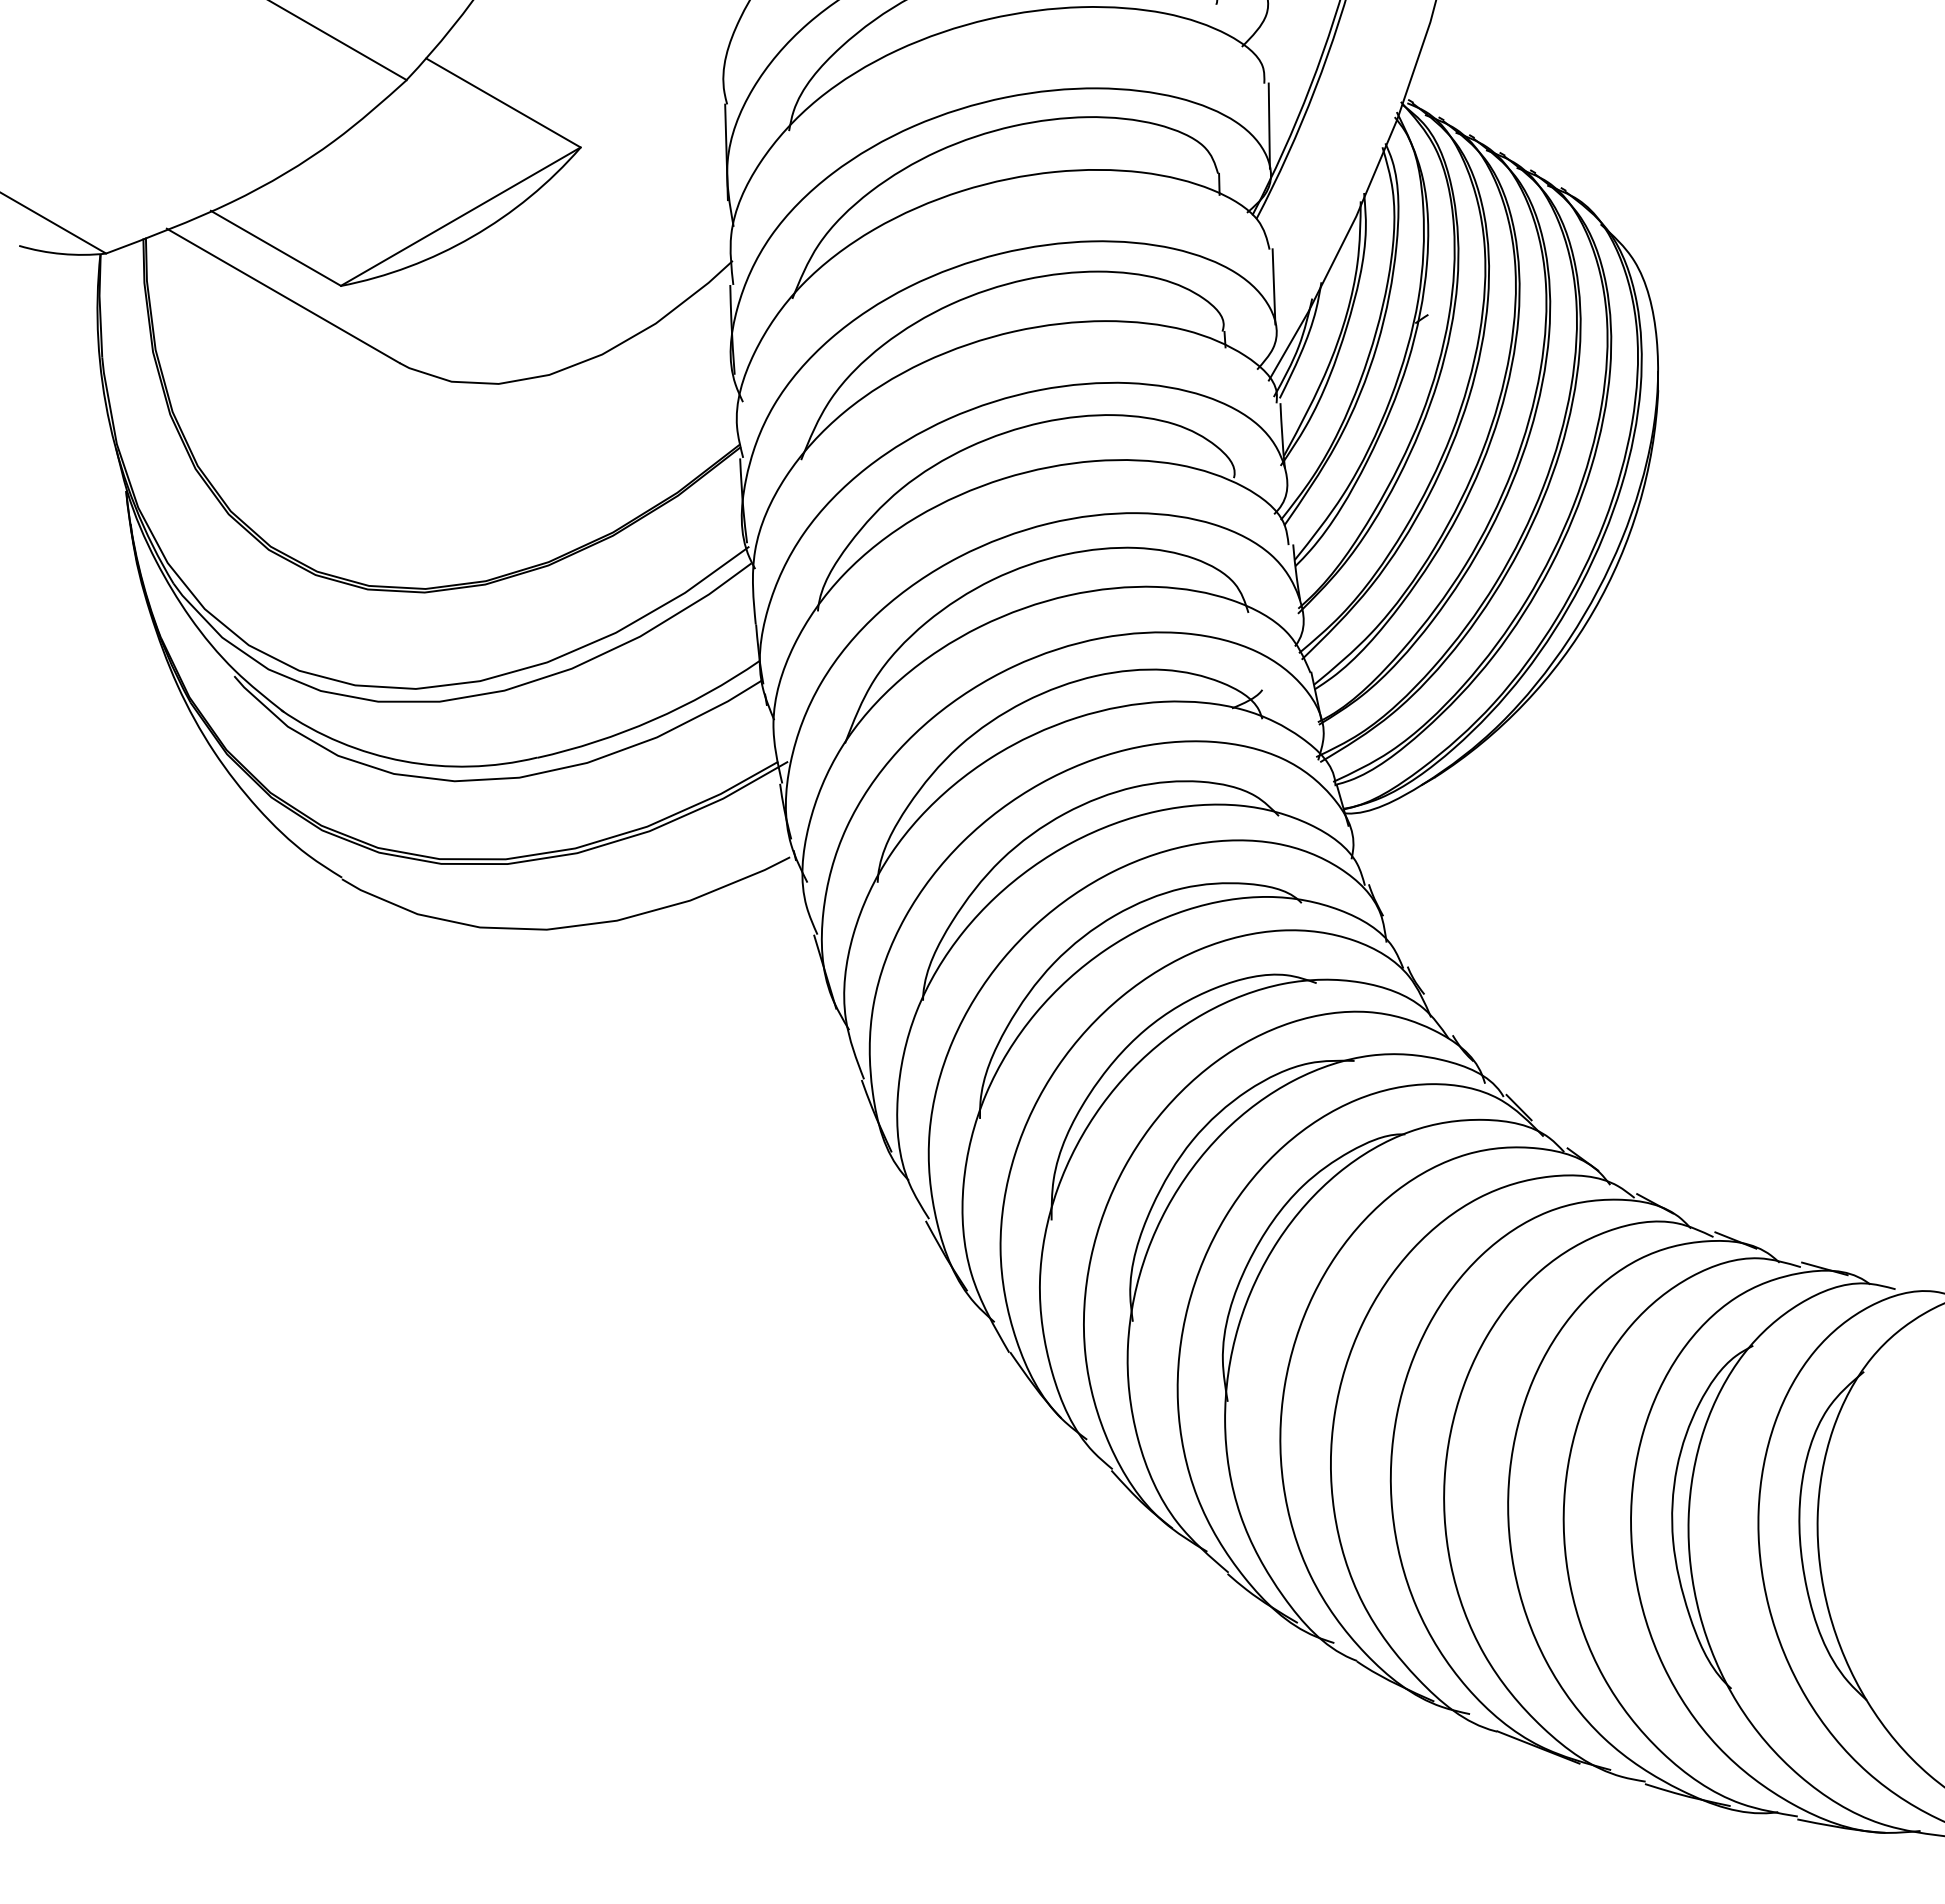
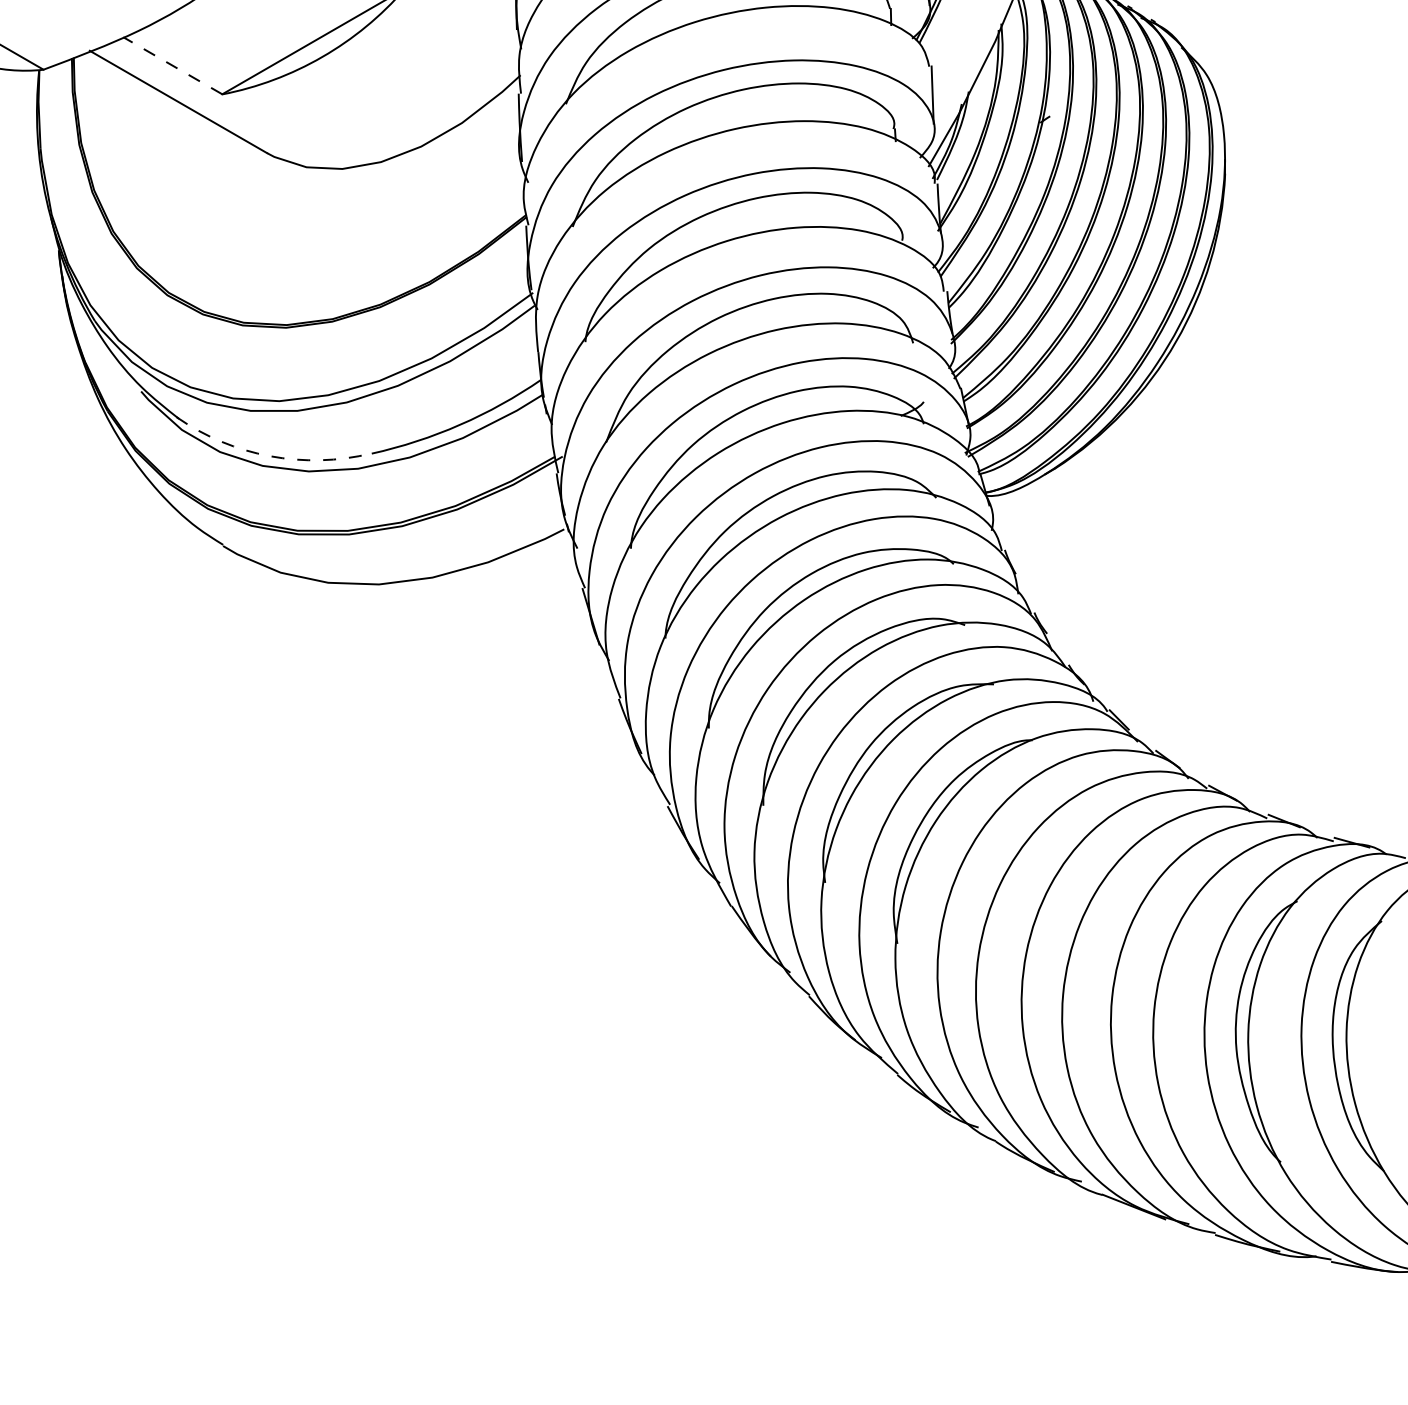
line: (275, 248) -> (172, 65), solid -> dashed
arc: (403, 761) -> (269, 456), solid -> dashed

